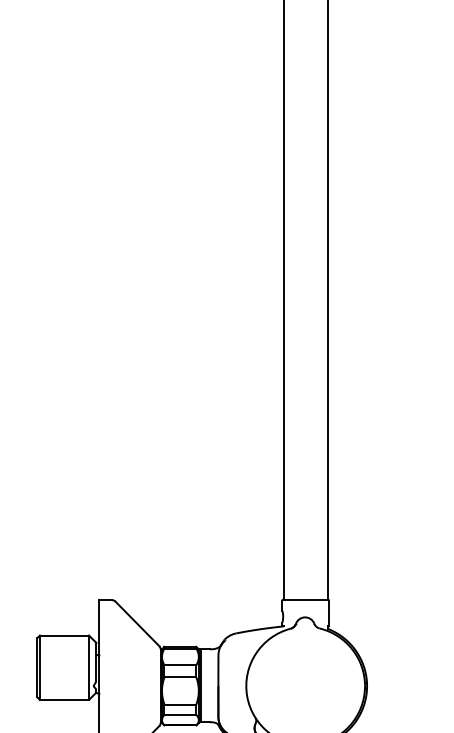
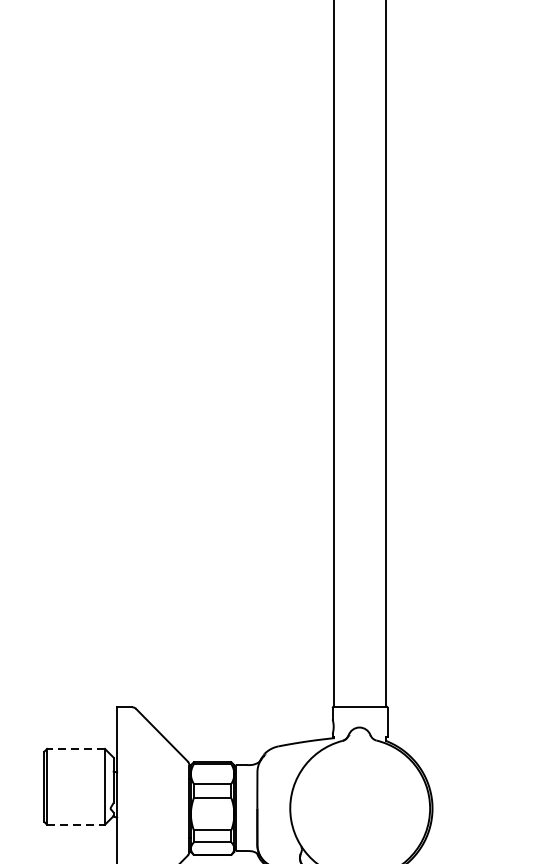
line: (64, 635) -> (76, 748), solid -> dashed
line: (64, 699) -> (76, 824), solid -> dashed

